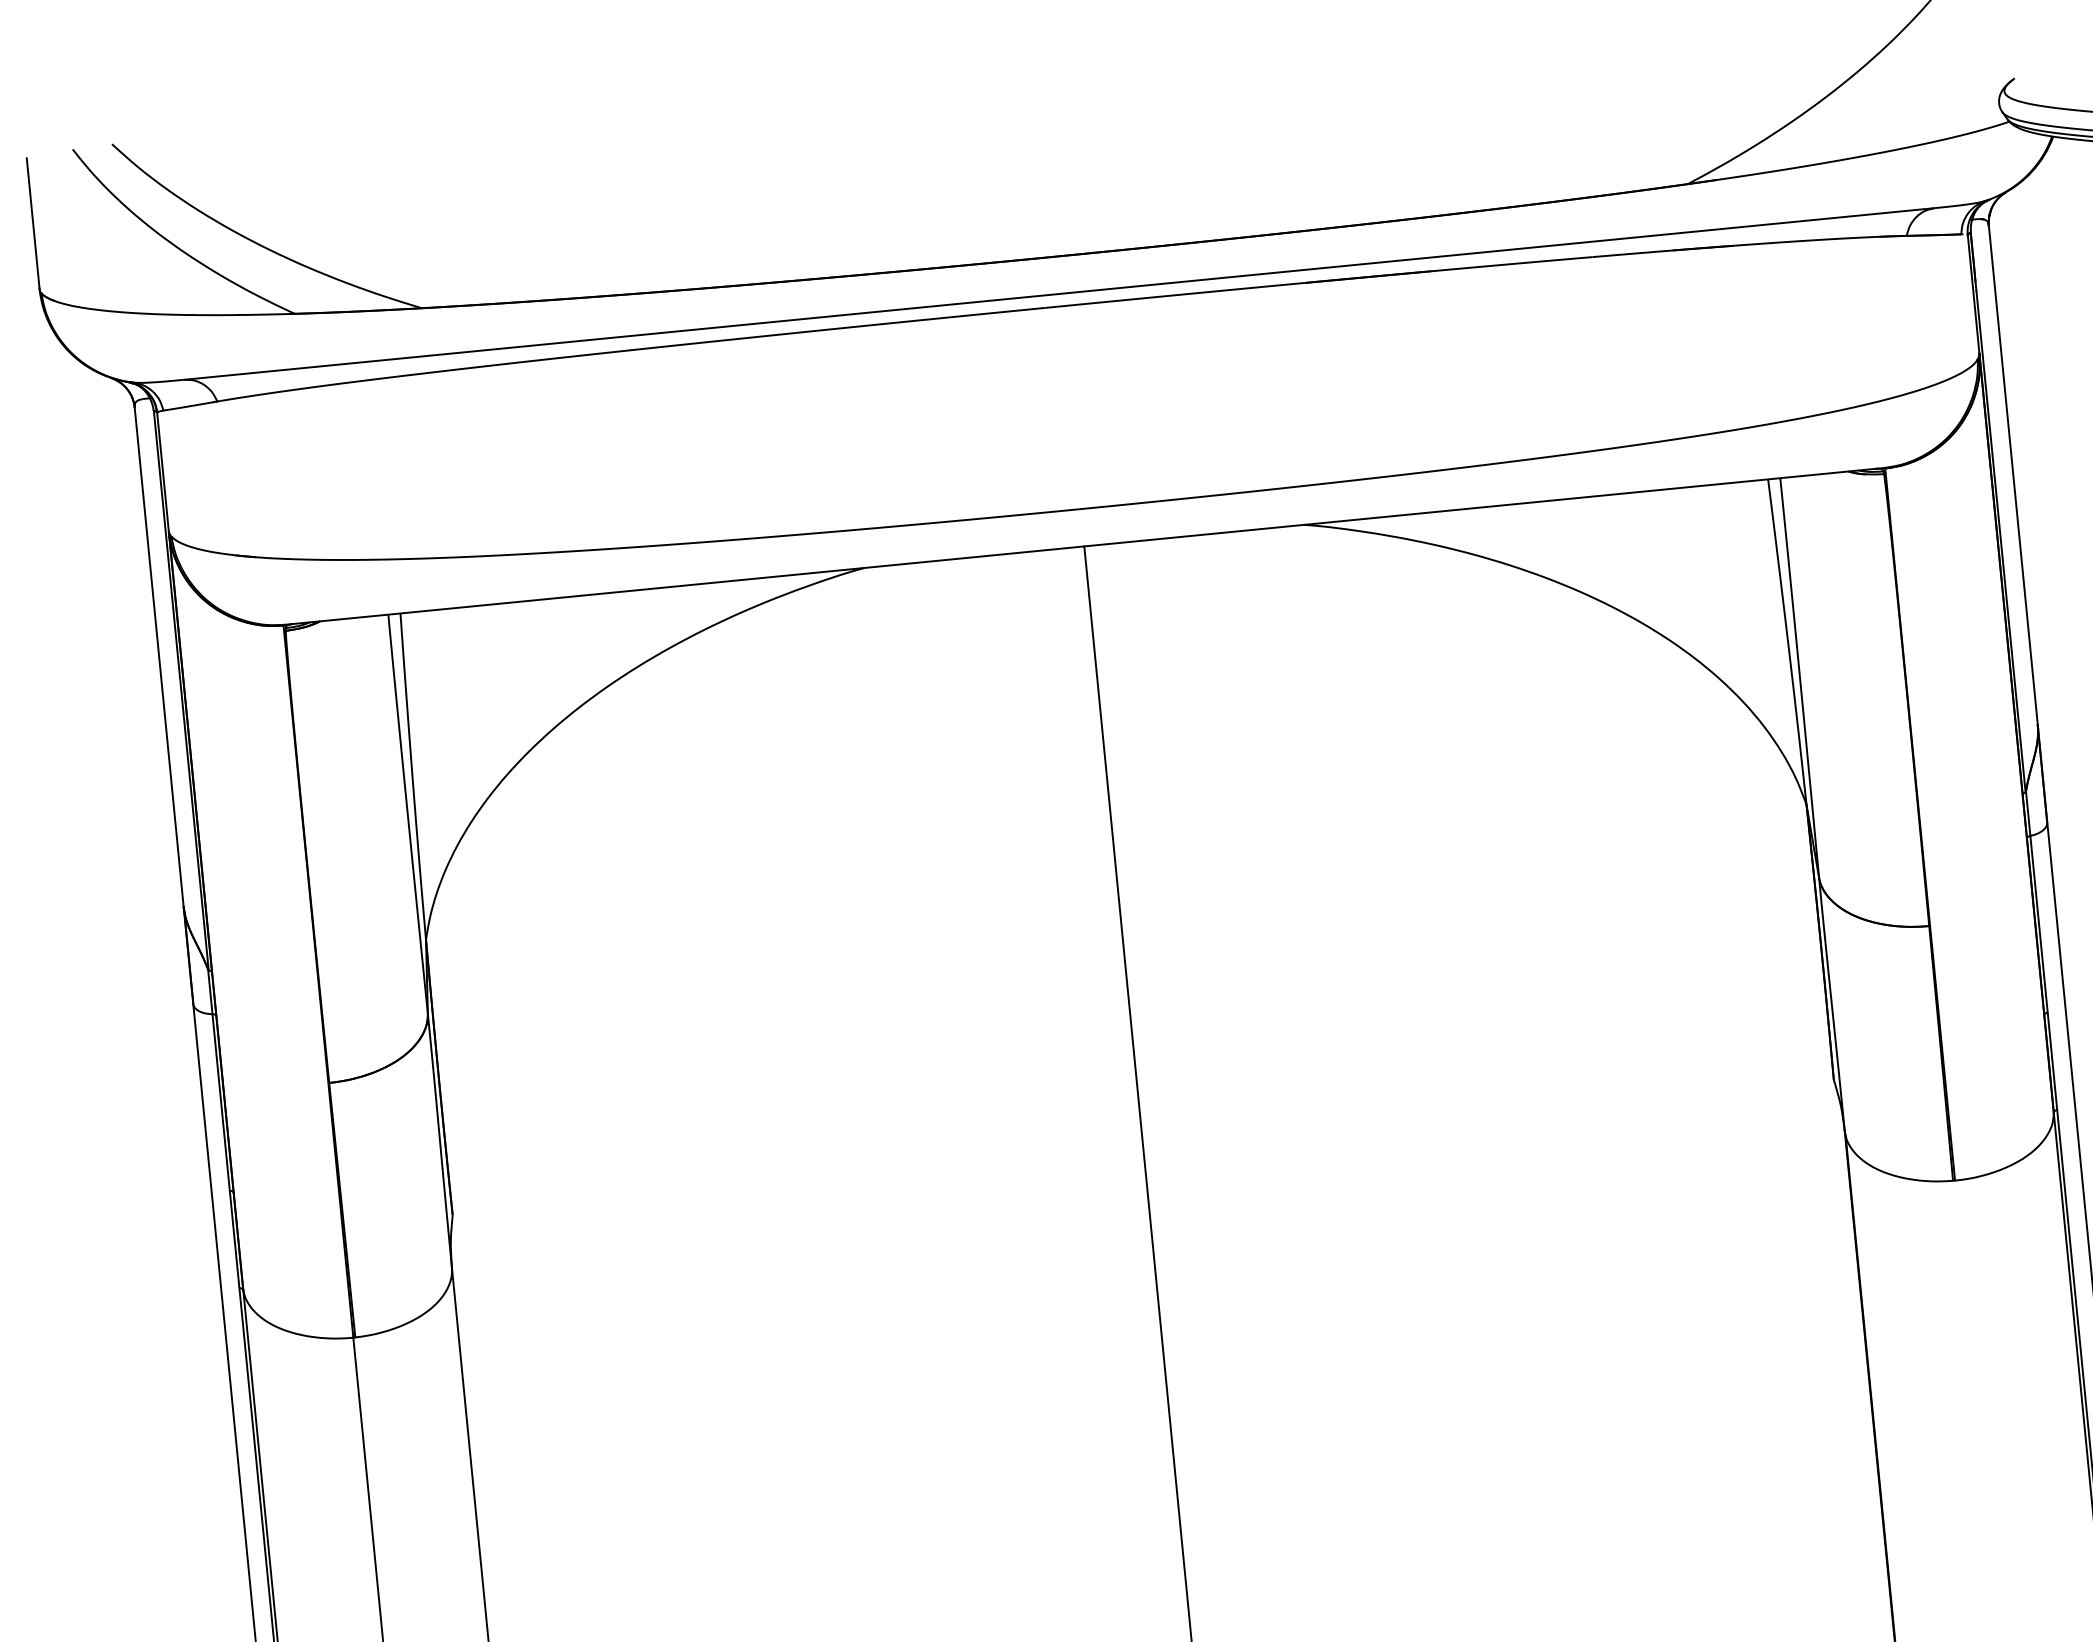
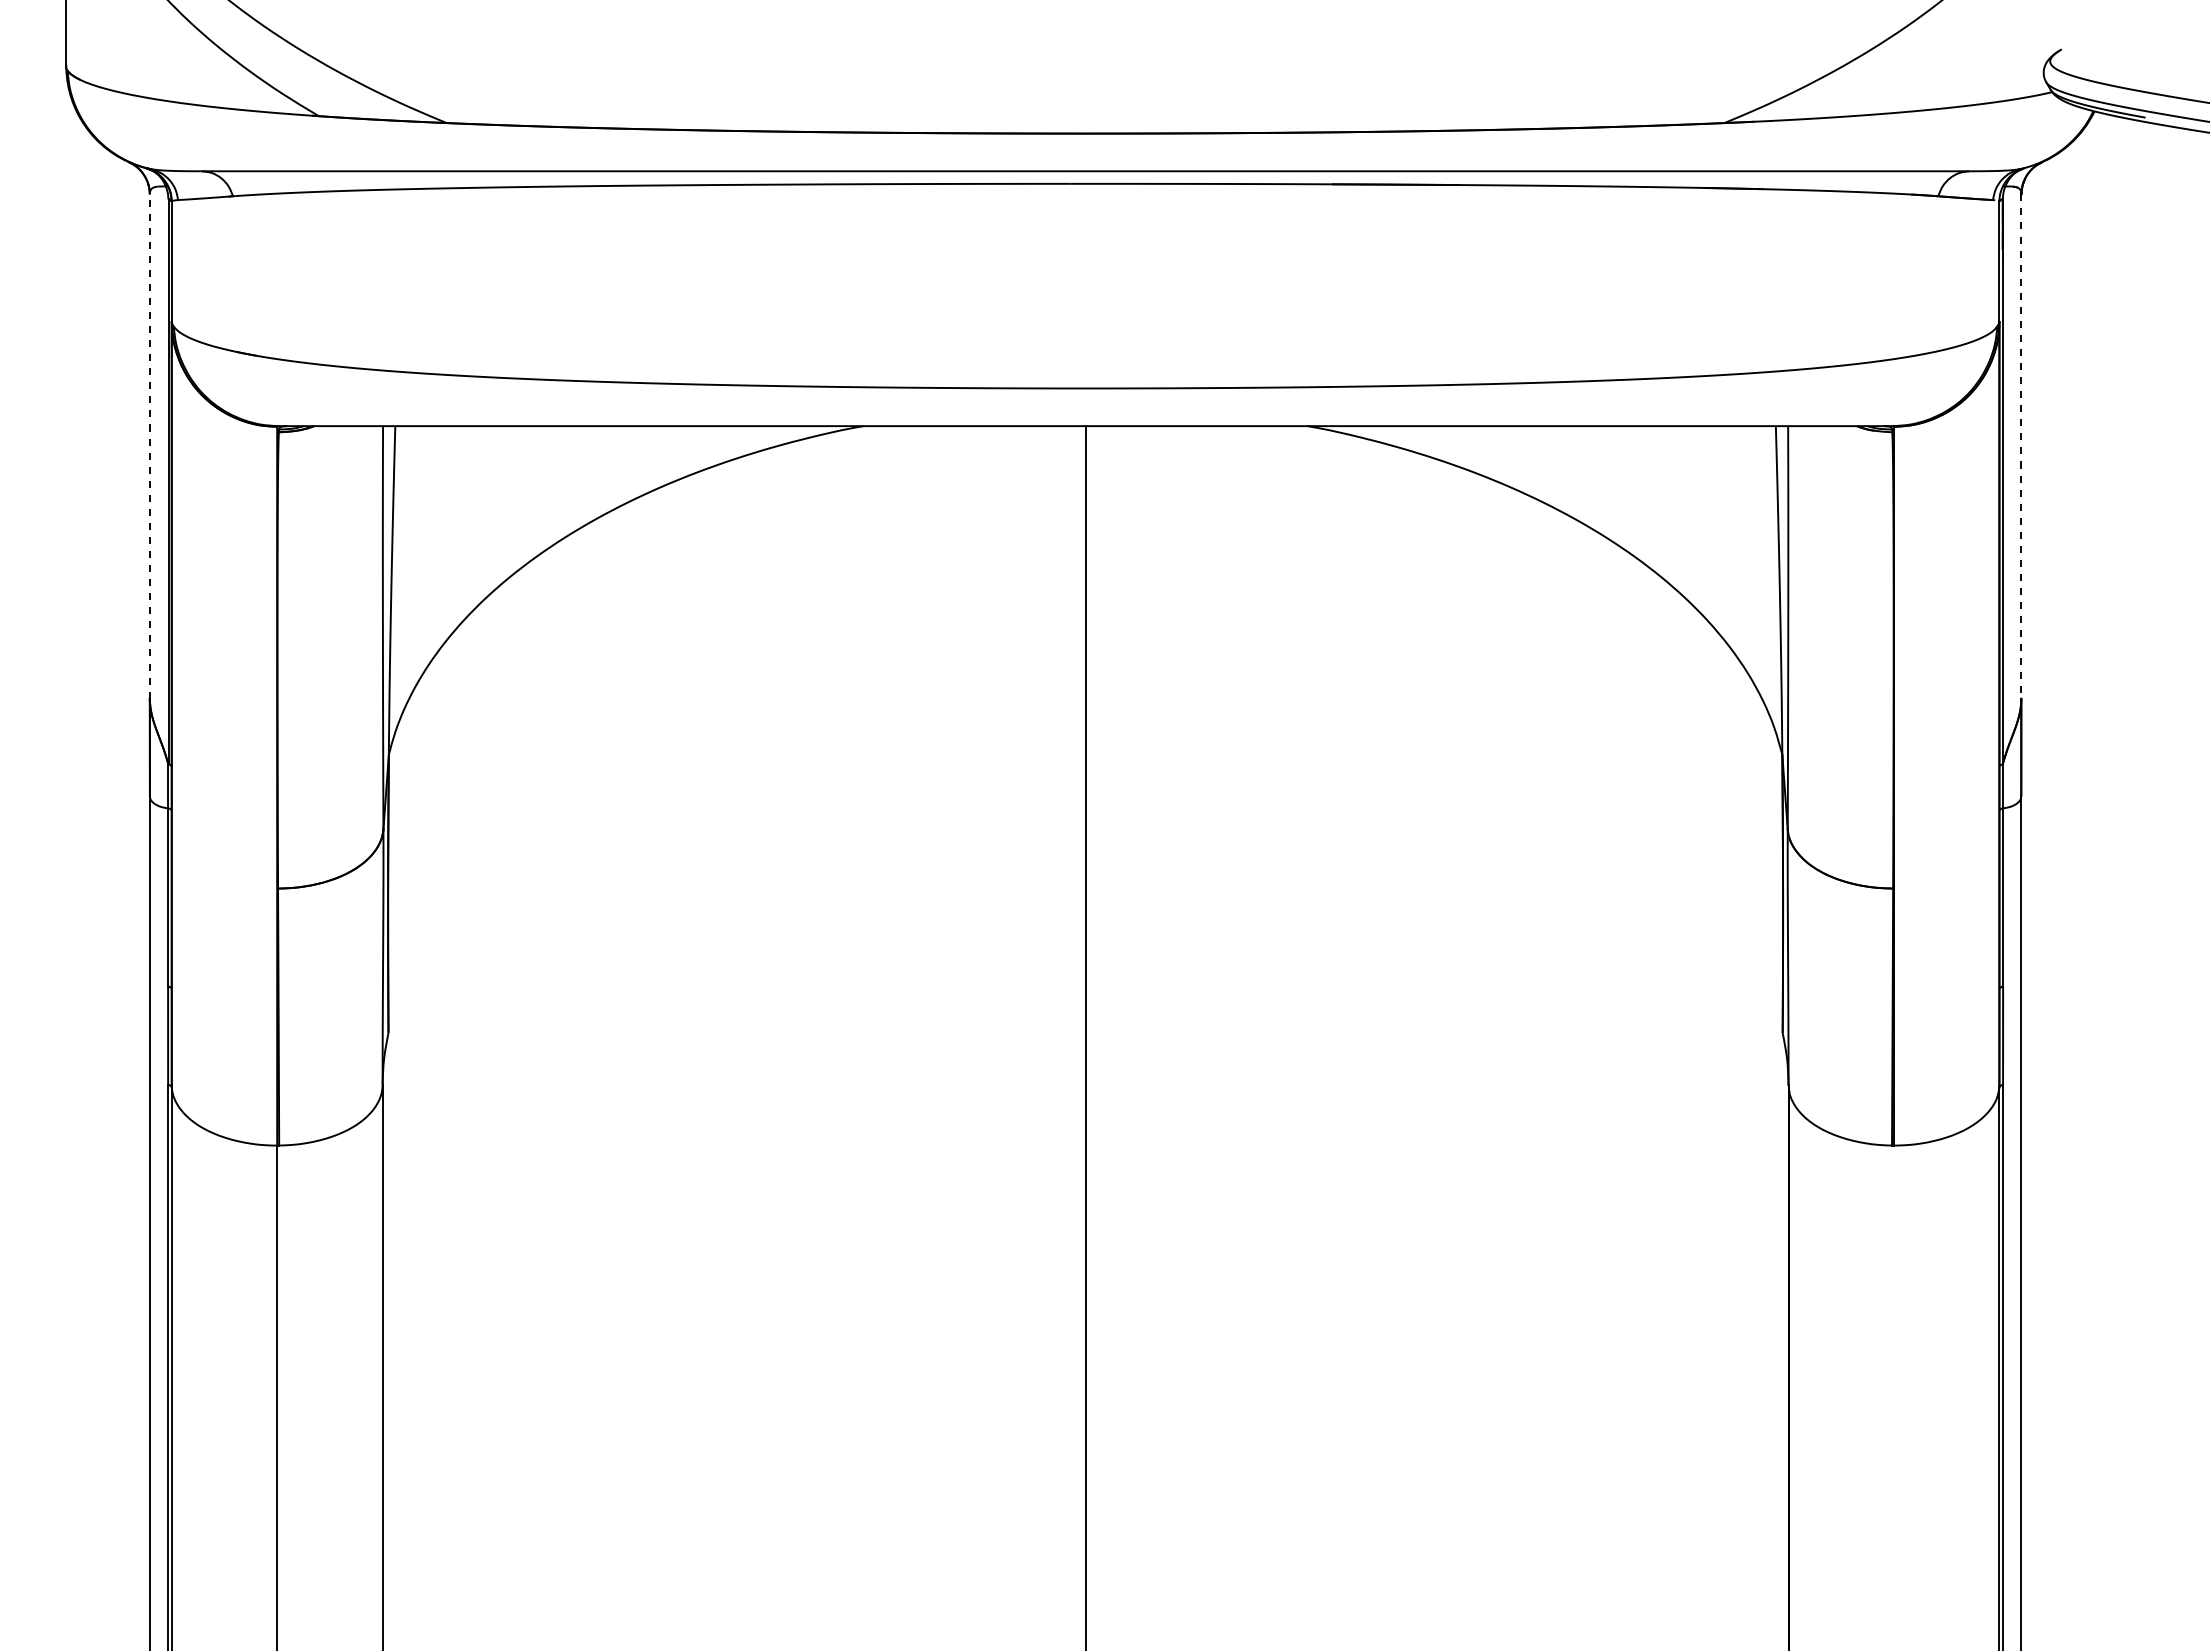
line: (2013, 476) -> (2021, 447), solid -> dashed
line: (158, 657) -> (149, 446), solid -> dashed

